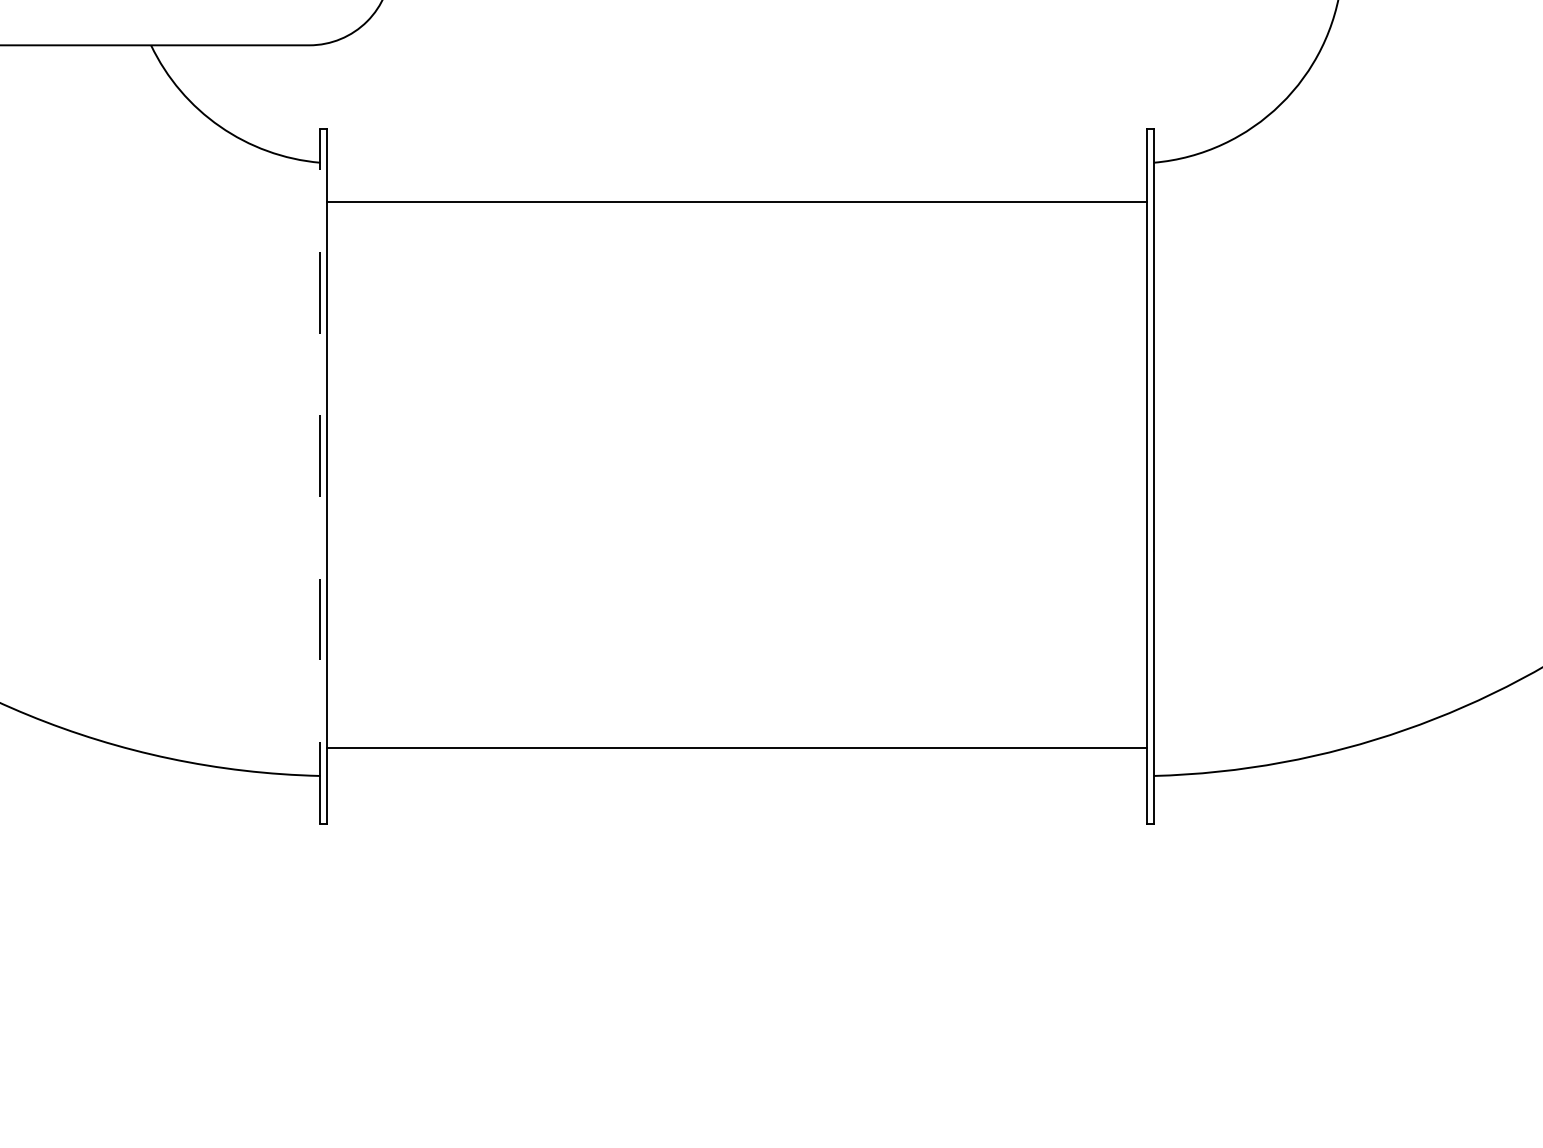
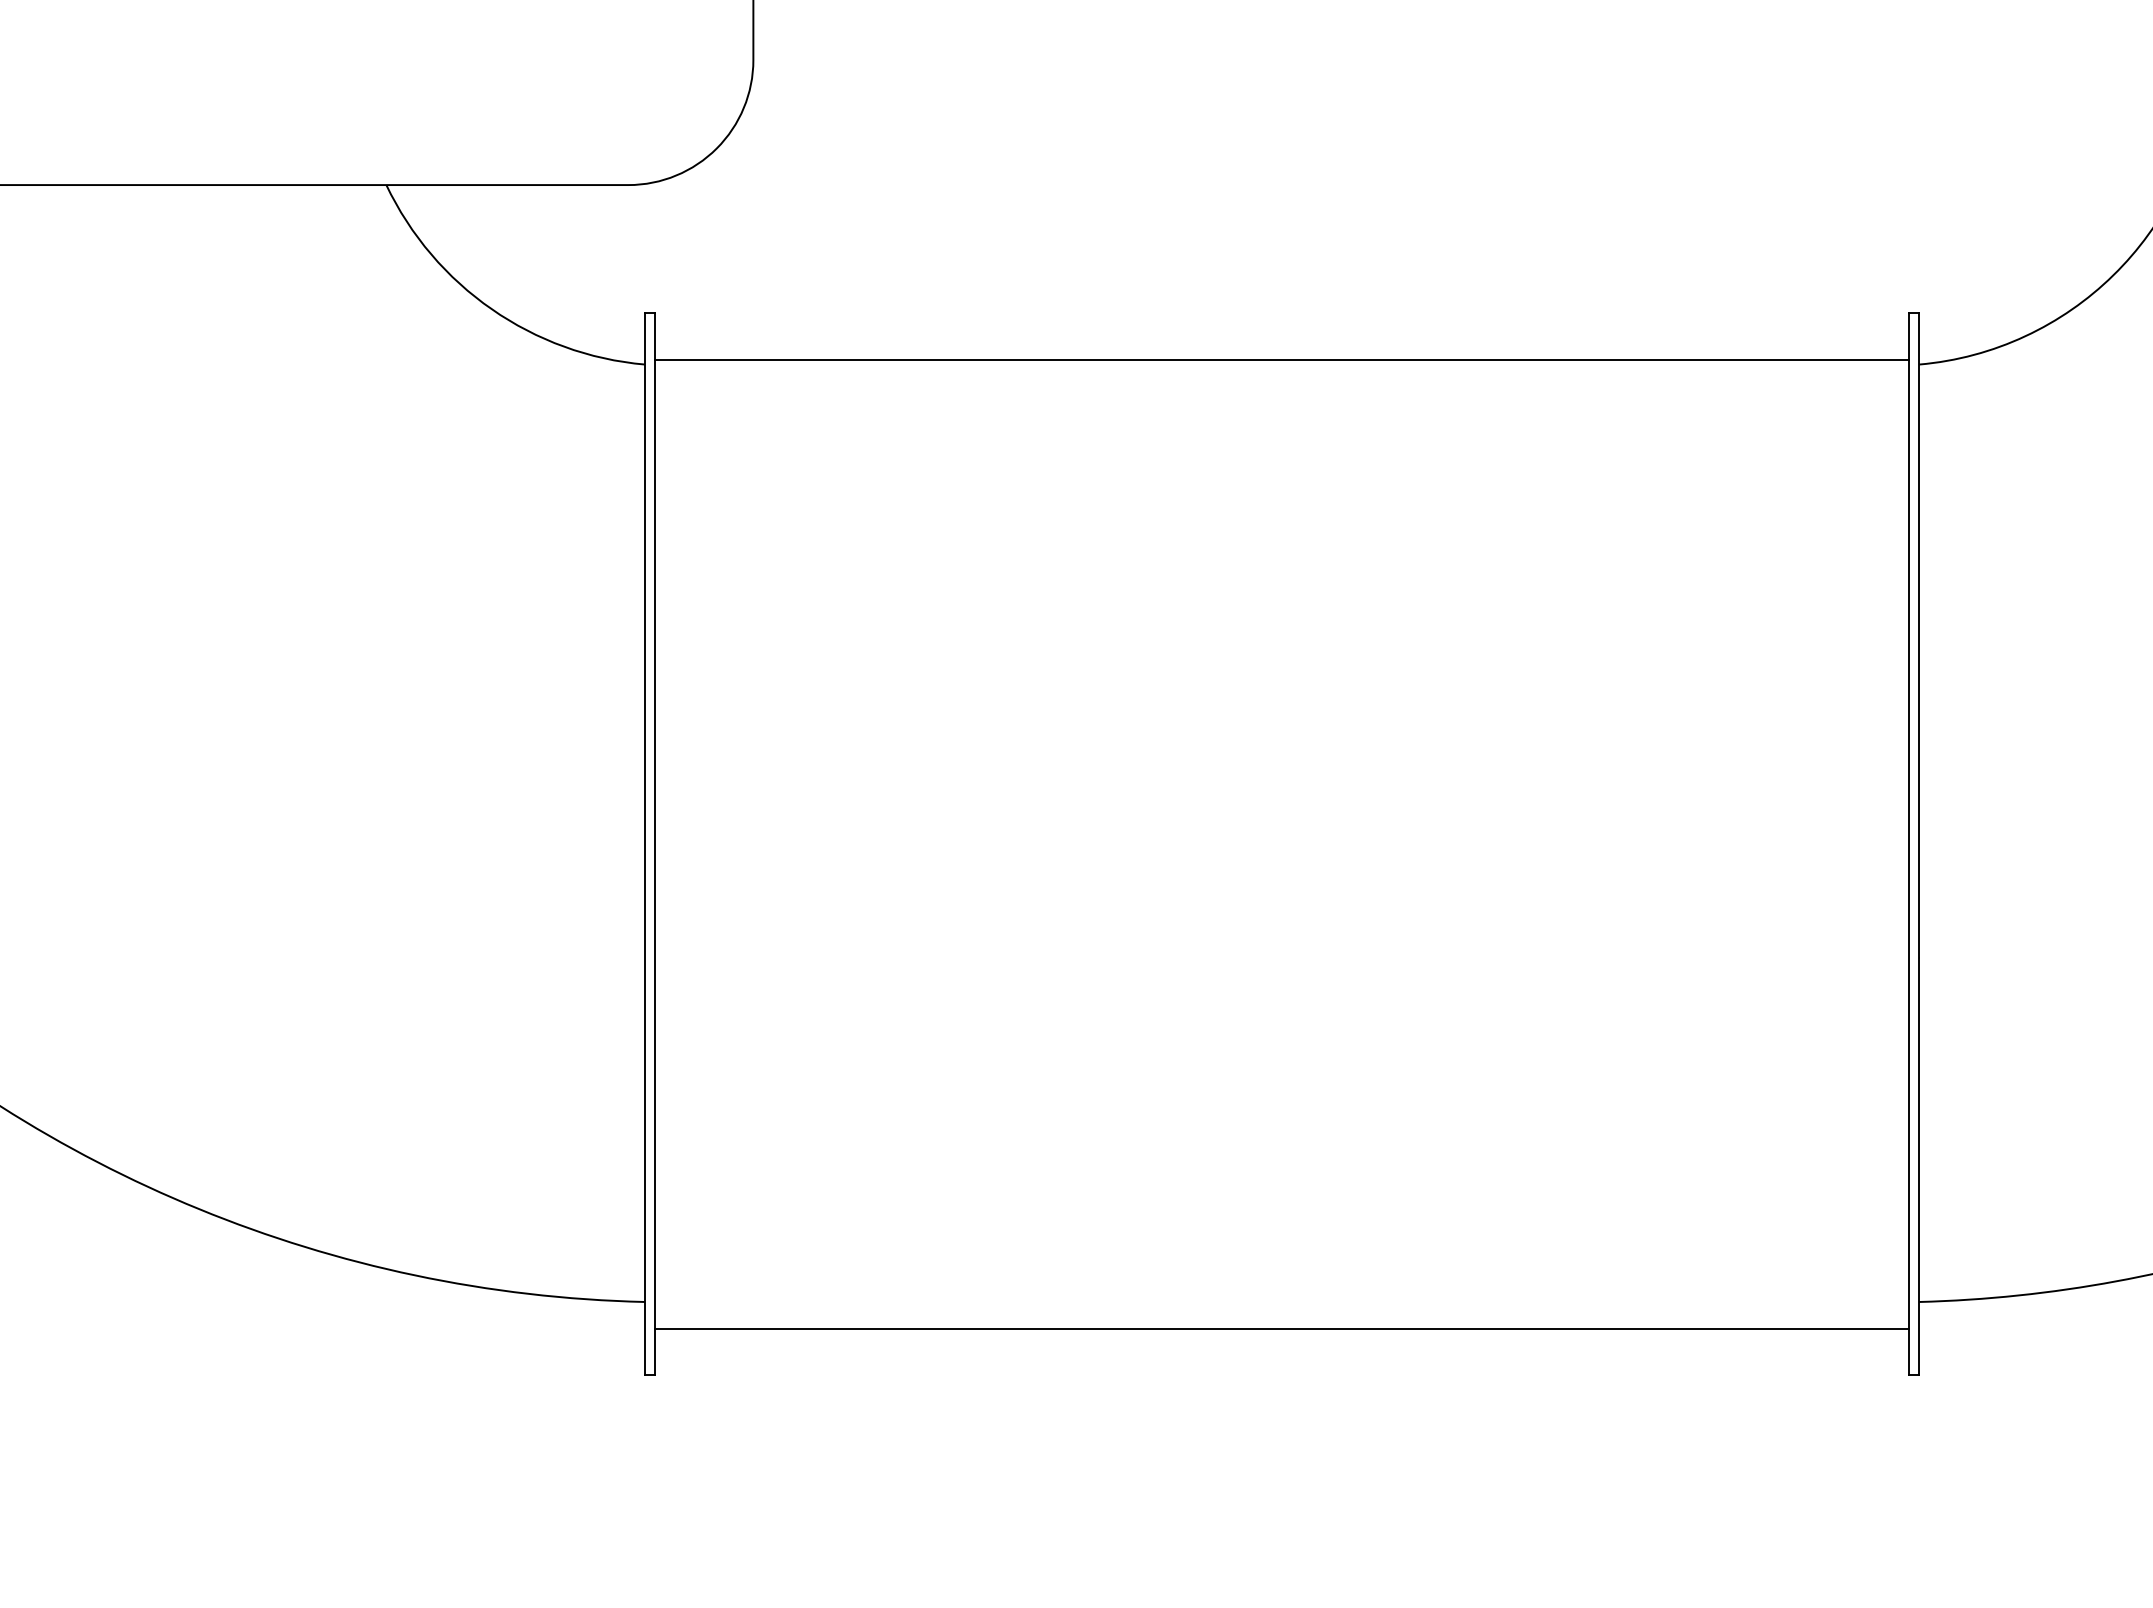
line: (736, 201) -> (1281, 359), moved
line: (320, 476) -> (645, 844), dashed -> solid
line: (736, 747) -> (1281, 1328), moved

